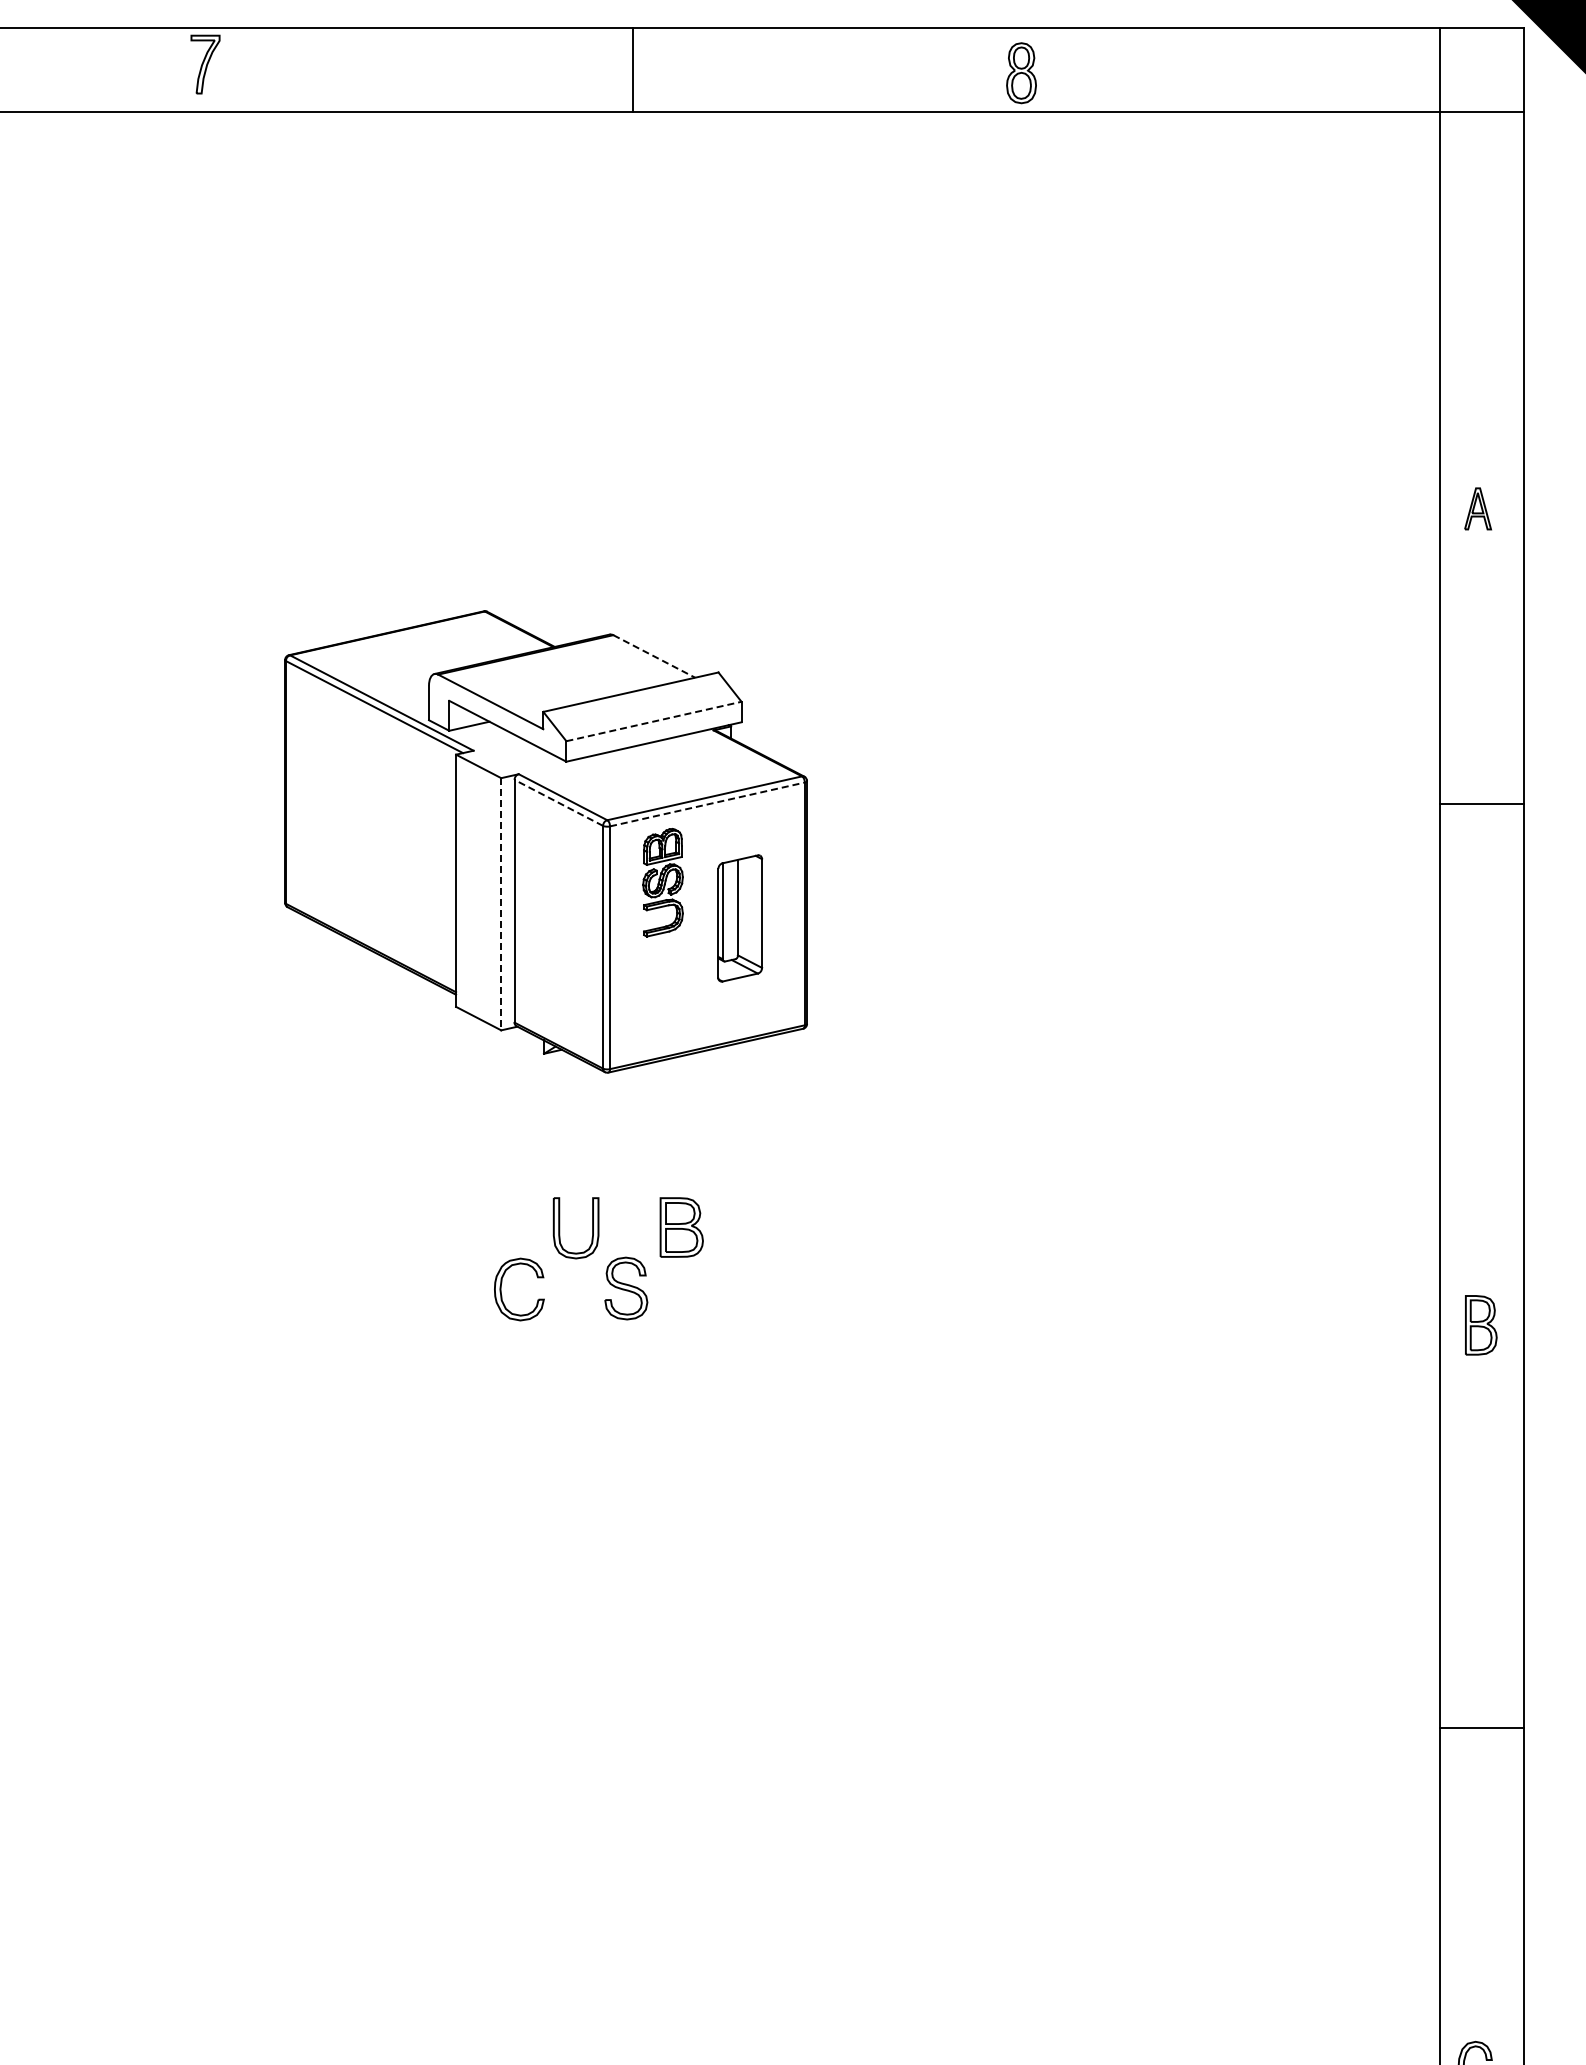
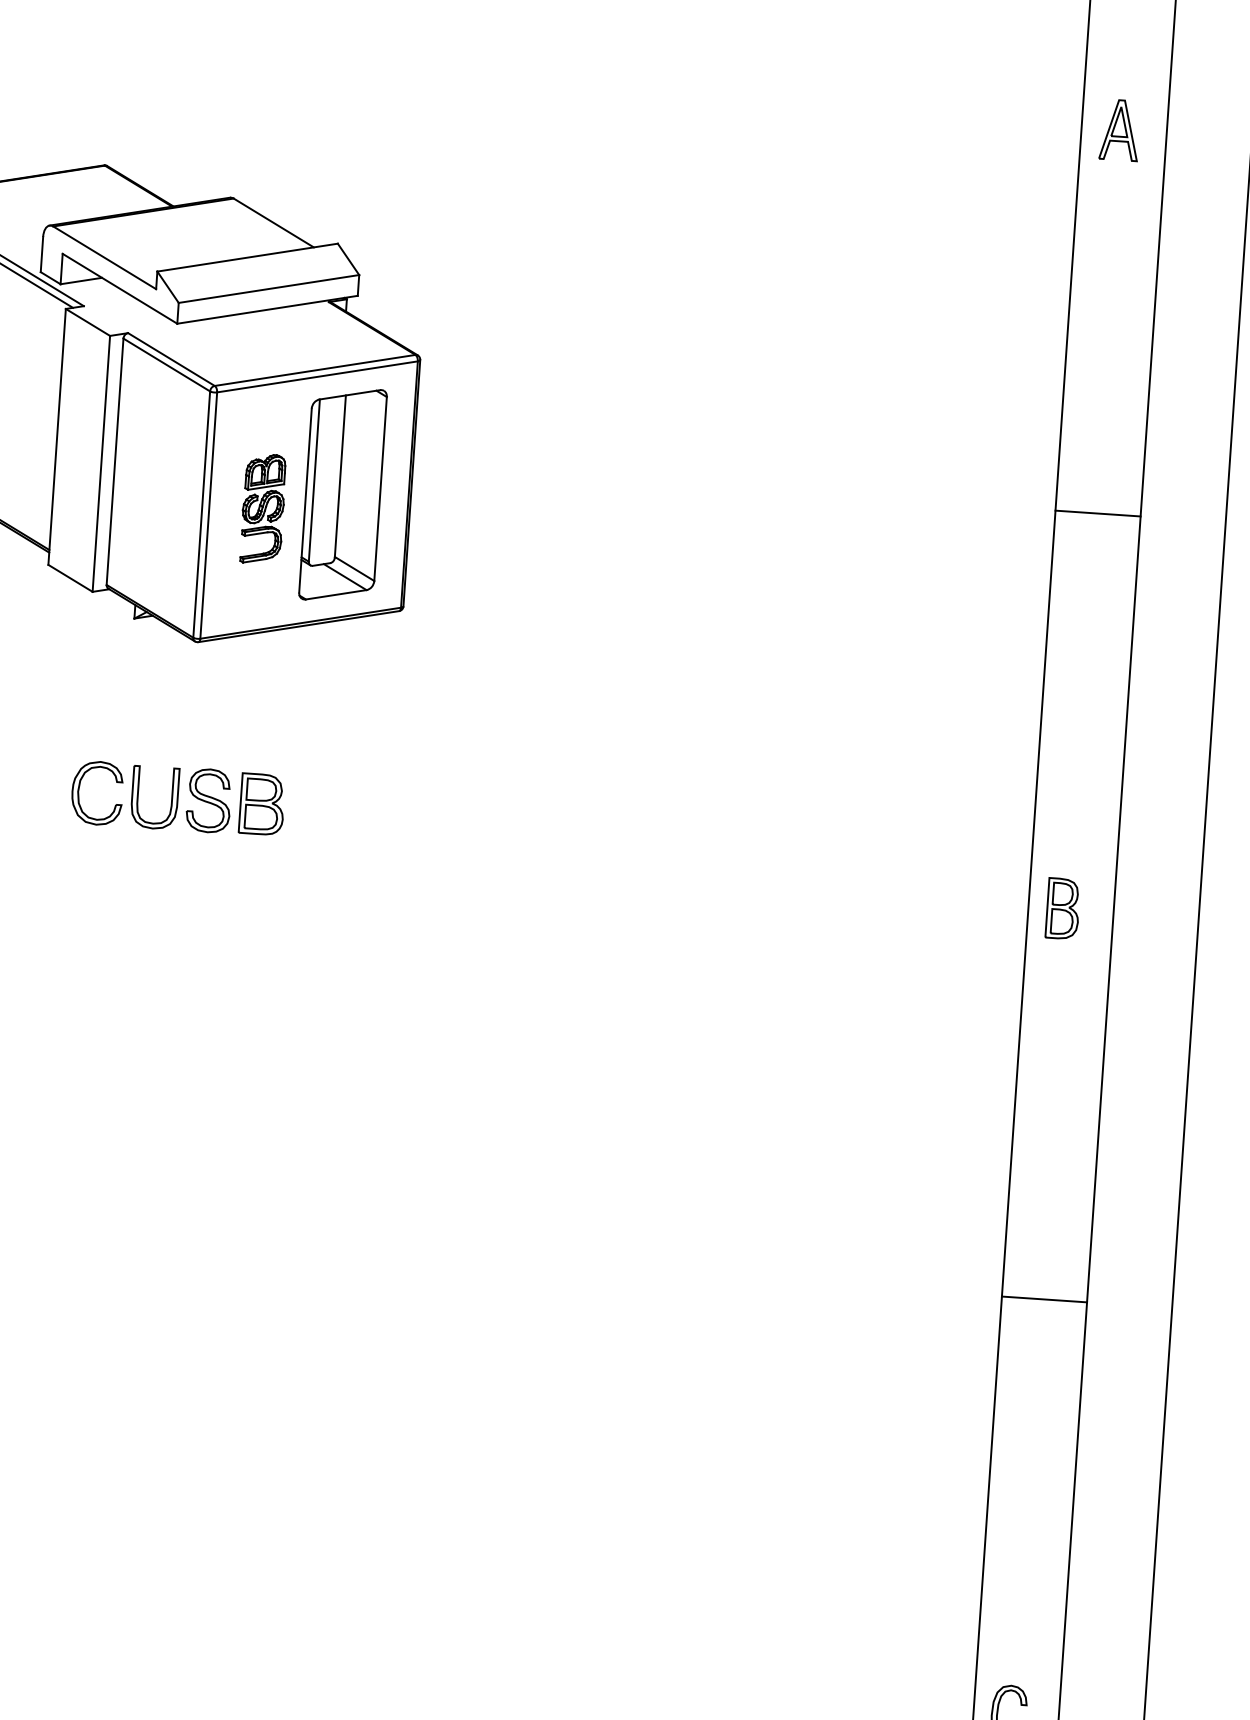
part: (1477, 508) -> (1119, 129), size x1.43
line: (654, 656) -> (274, 223), dashed -> solid
line: (653, 721) -> (268, 288), dashed -> solid
line: (558, 802) -> (166, 364), dashed -> solid
line: (707, 804) -> (317, 376), dashed -> solid
line: (1482, 804) -> (1098, 513), moved
part: (662, 882) -> (262, 508), moved
line: (501, 904) -> (101, 464), dashed -> solid
part: (739, 918) -> (342, 494), size x1.67
part: (626, 1288) -> (209, 800), moved
part: (501, 1289) -> (79, 791), moved
part: (1481, 1325) -> (1063, 908), moved
line: (1482, 1727) -> (1044, 1299), moved

